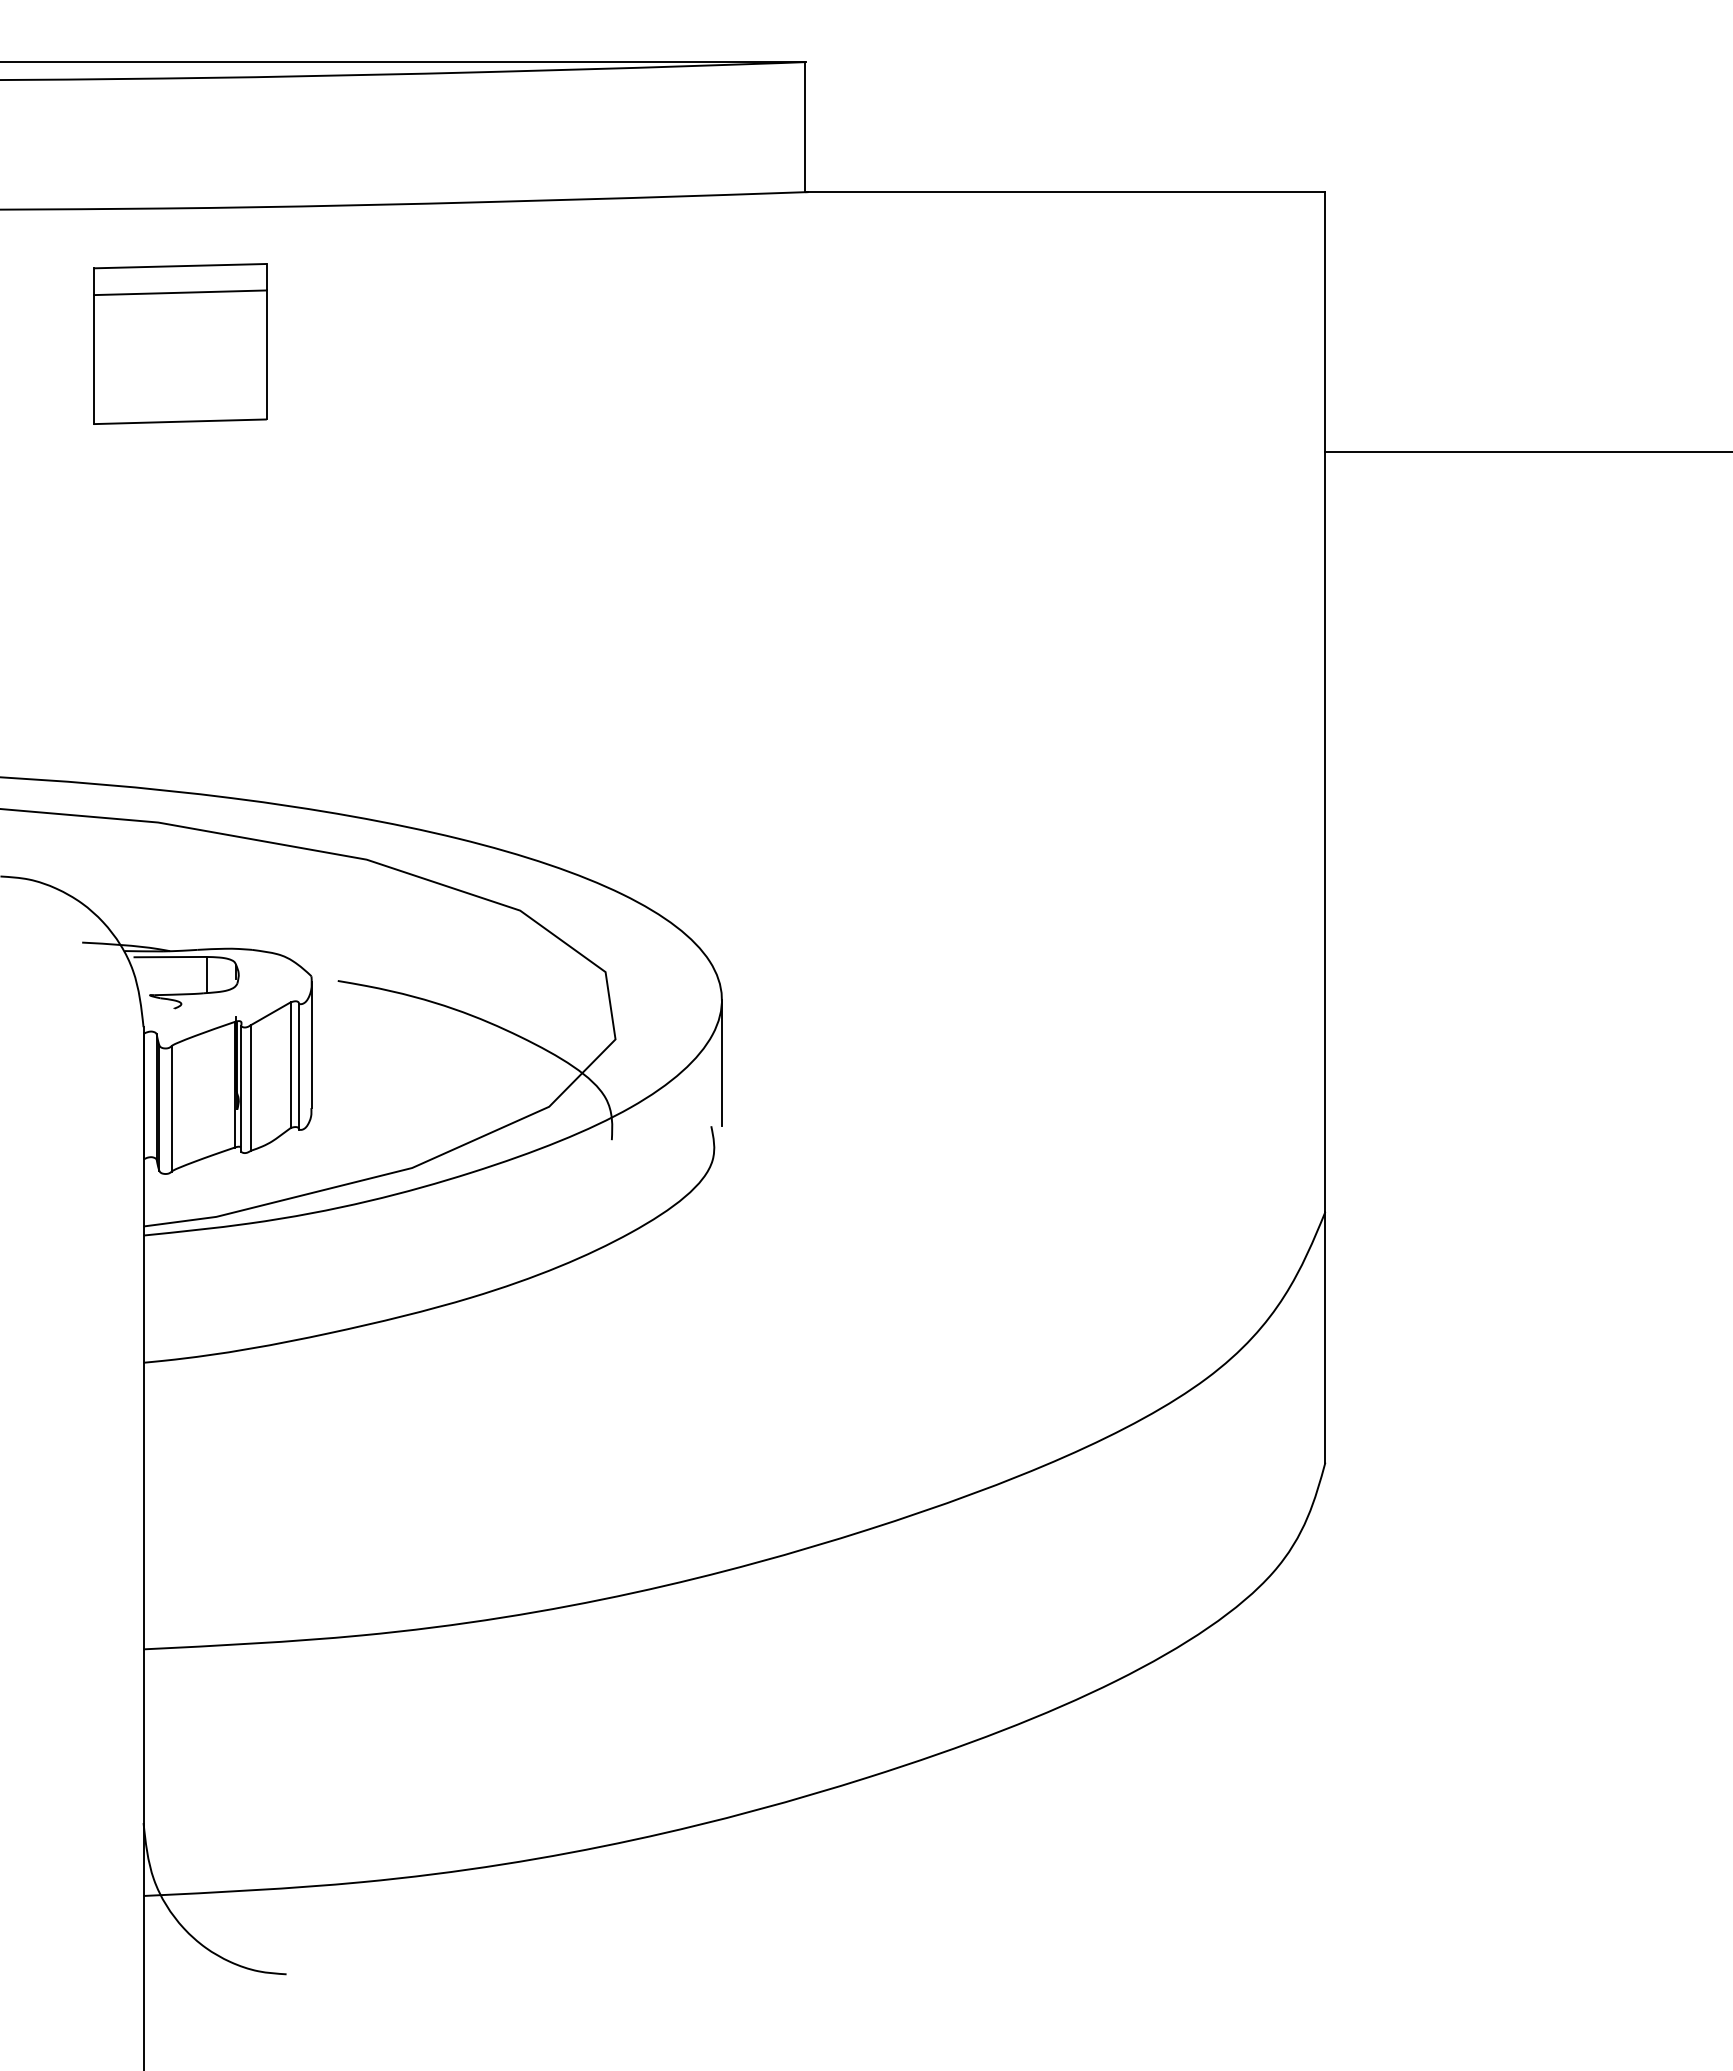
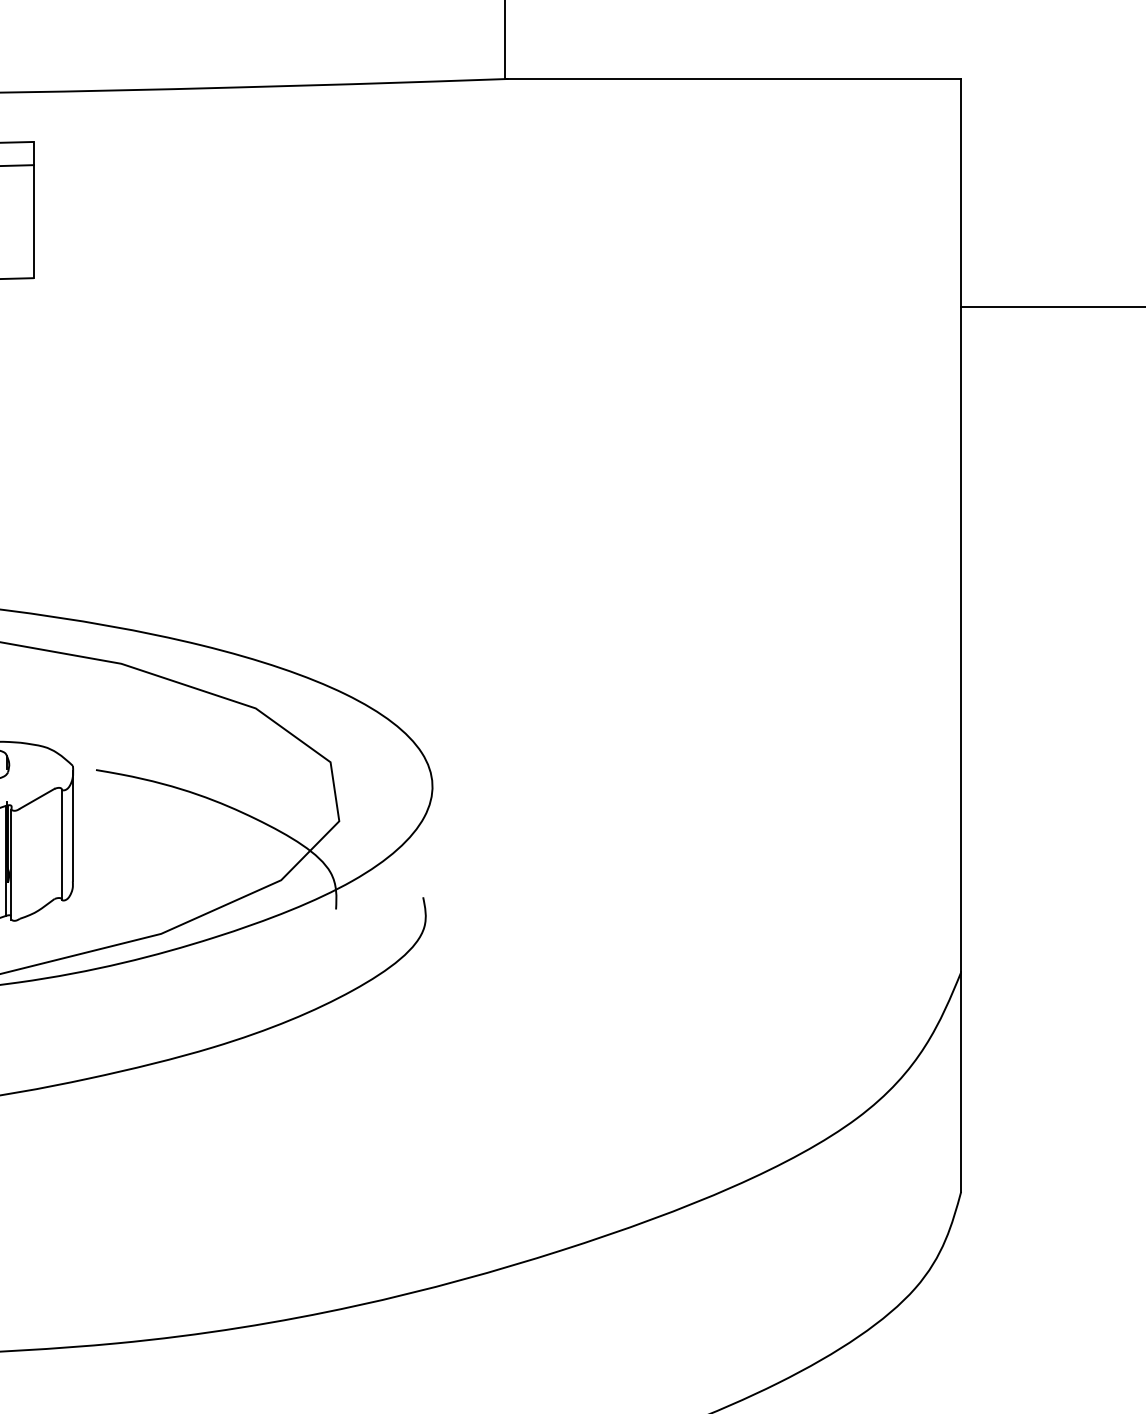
line: (722, 1062) -> (433, 841), removed
line: (290, 1065) -> (54, 844), removed
line: (250, 1087) -> (19, 863), removed

